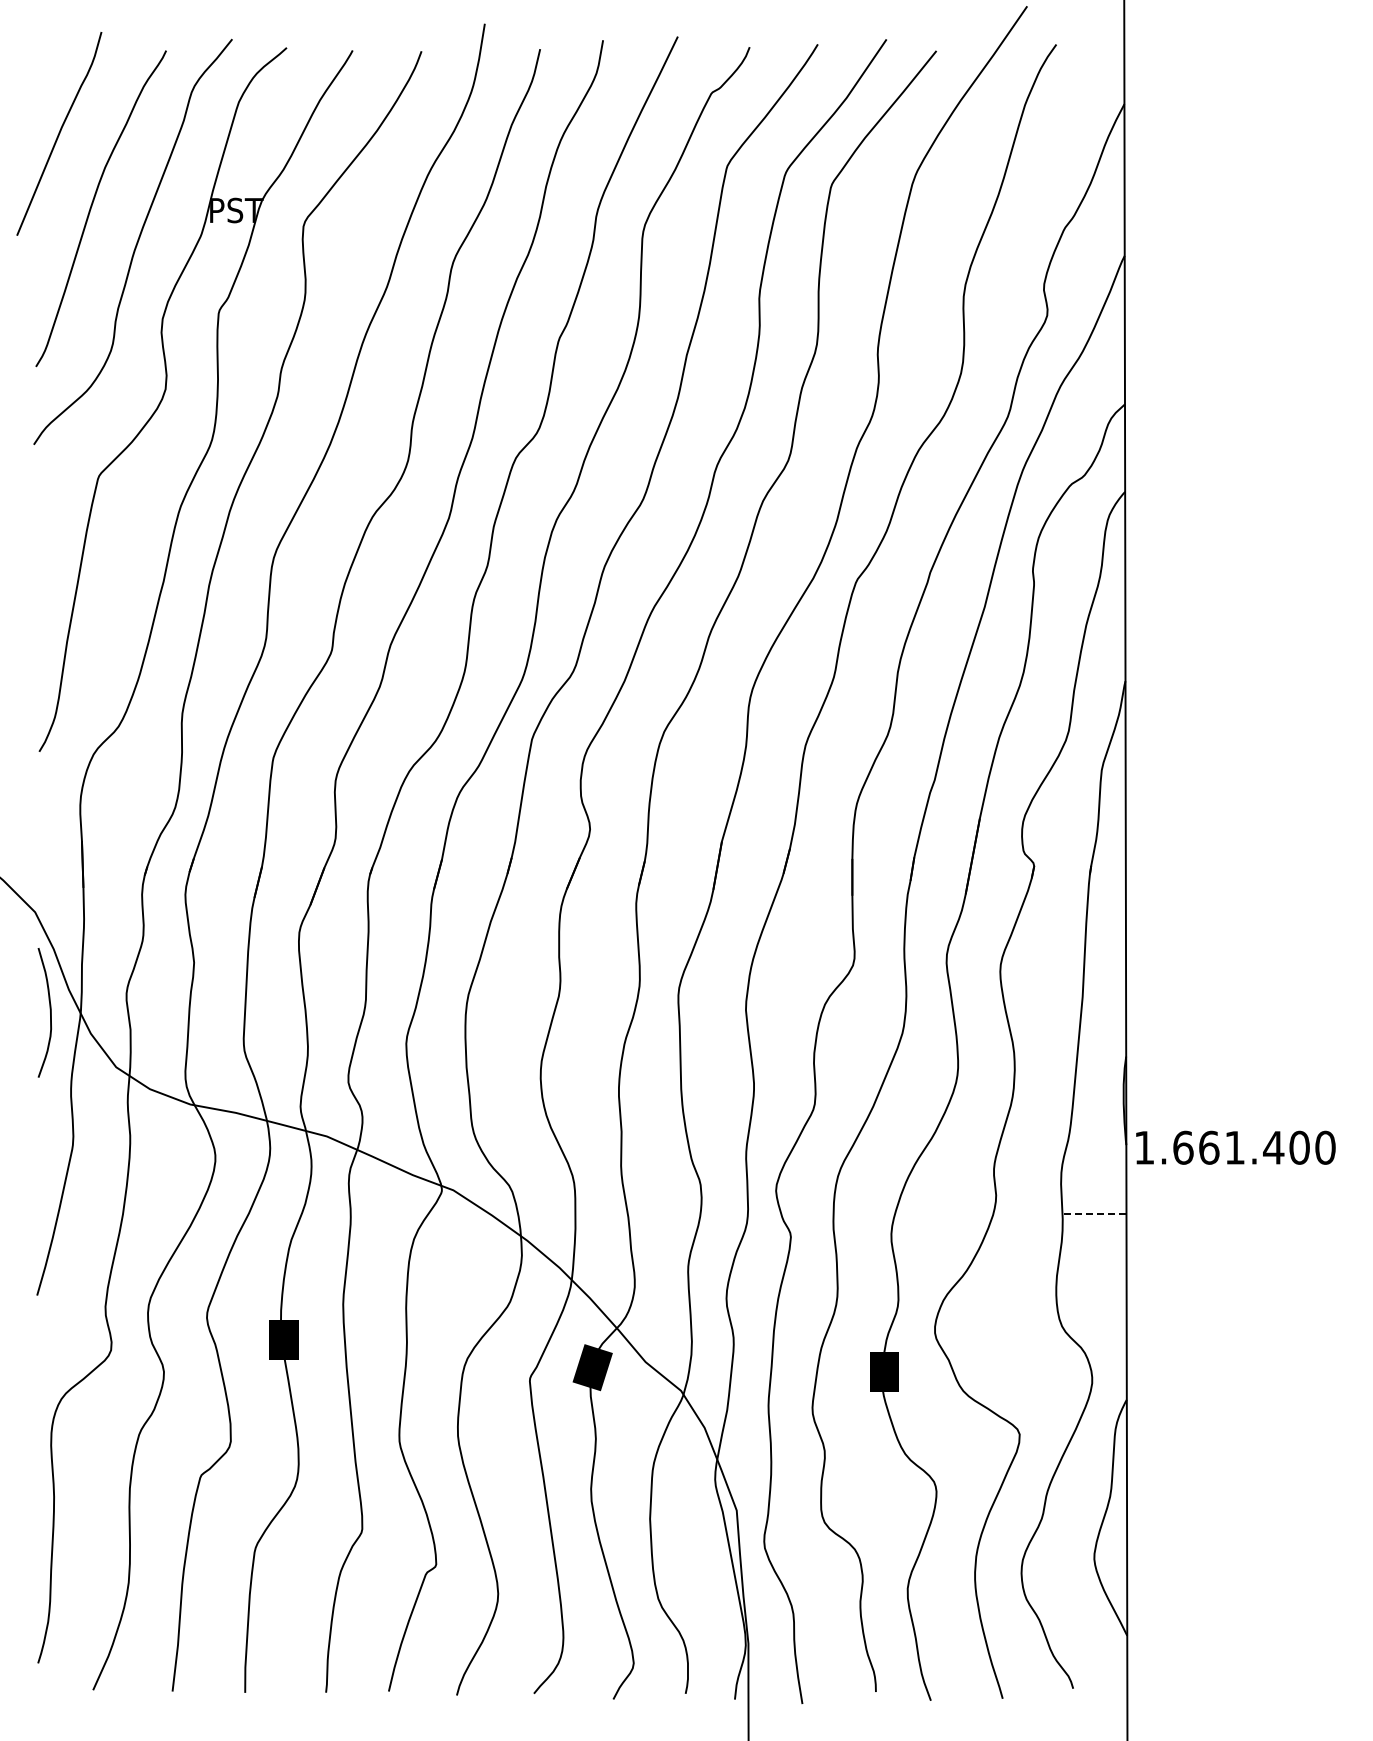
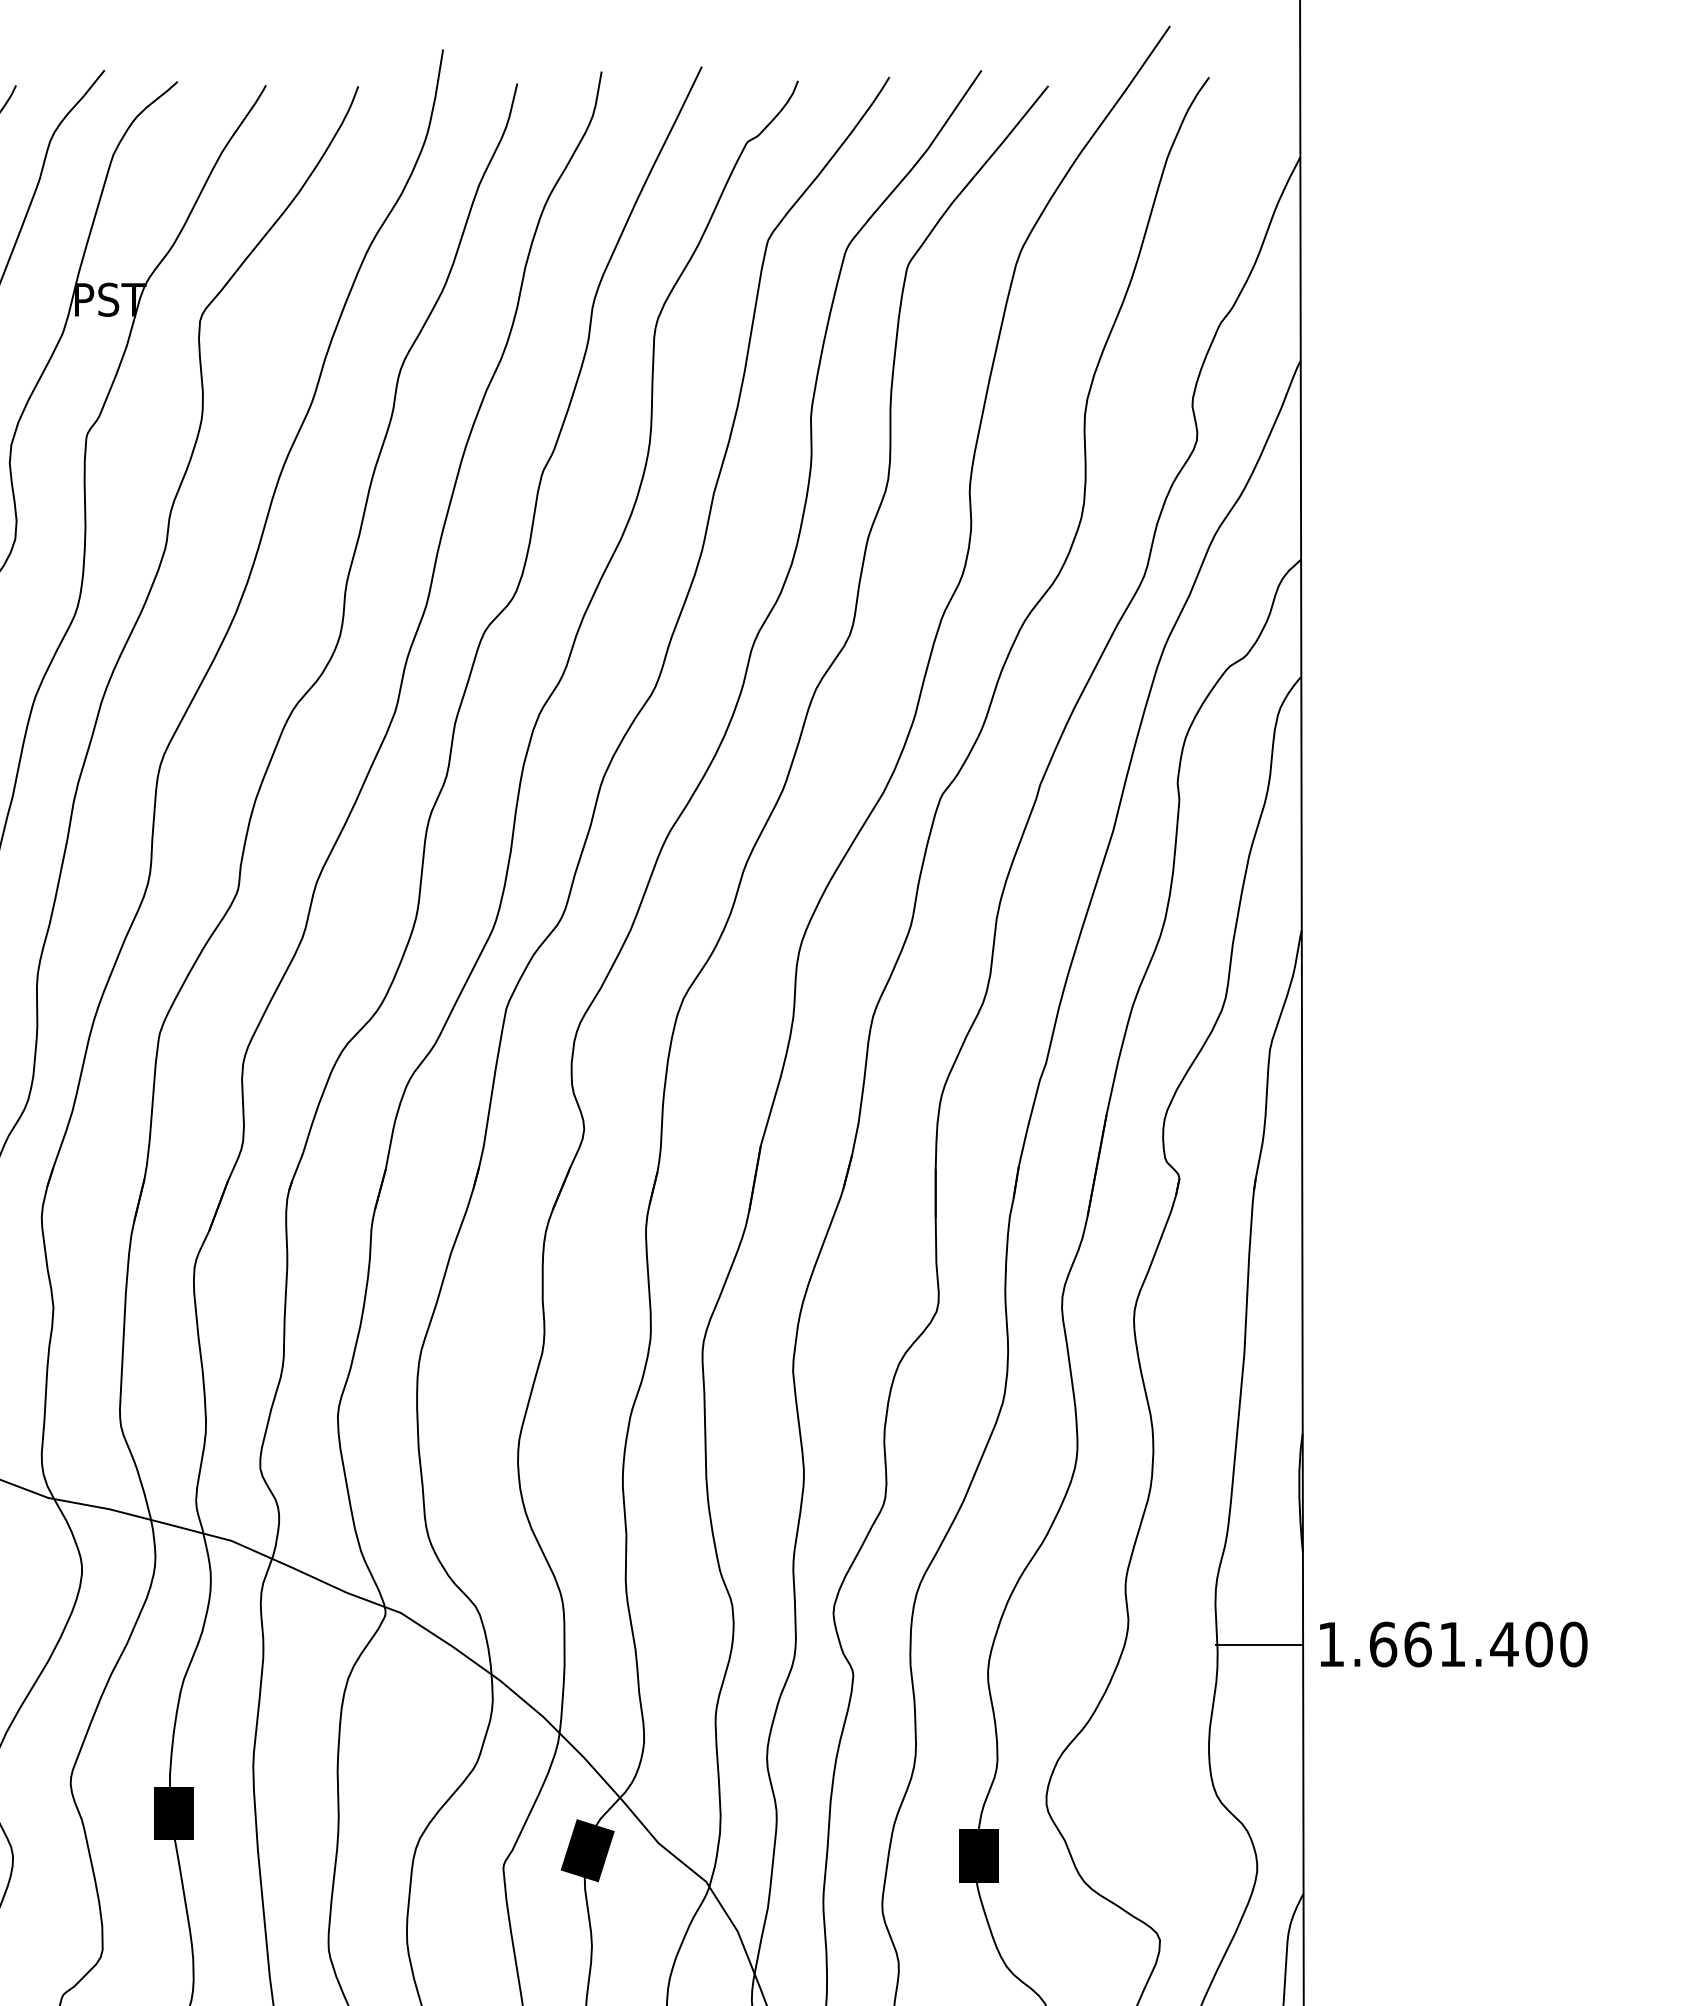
text: (1235, 1147) -> (1453, 1644), moved
line: (1093, 1213) -> (1258, 1644), dashed -> solid

